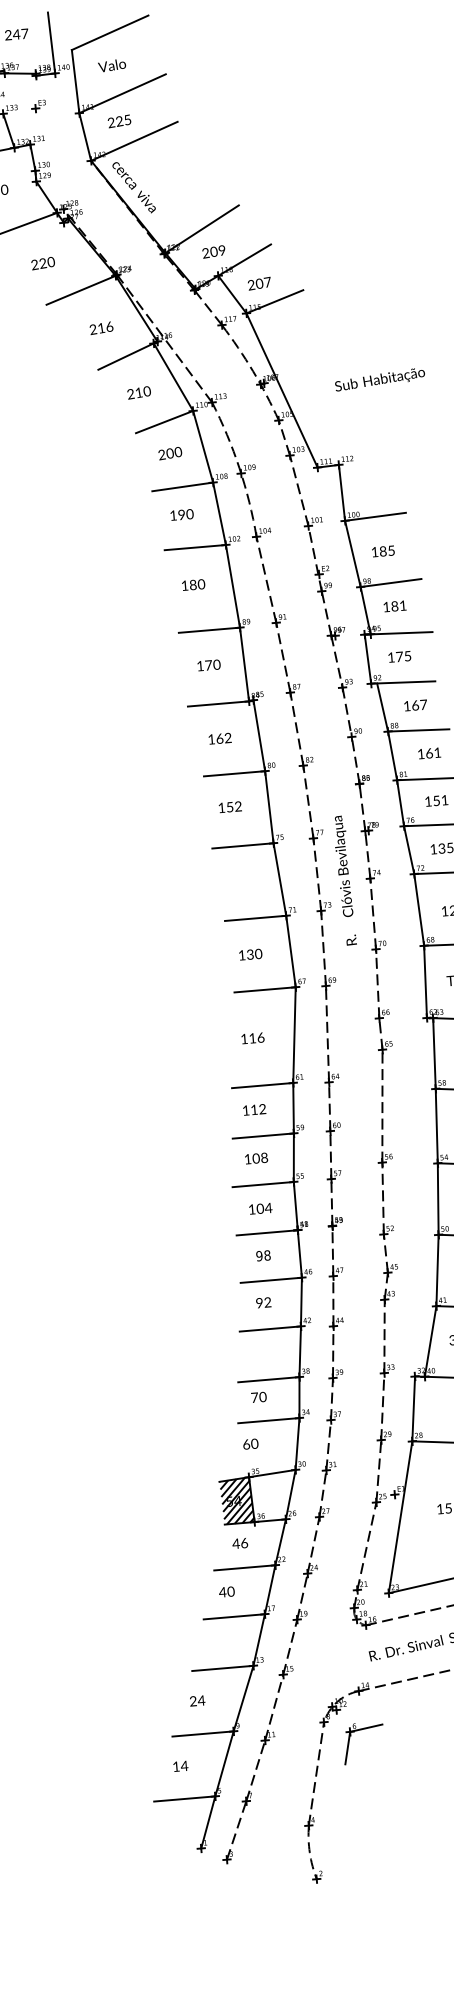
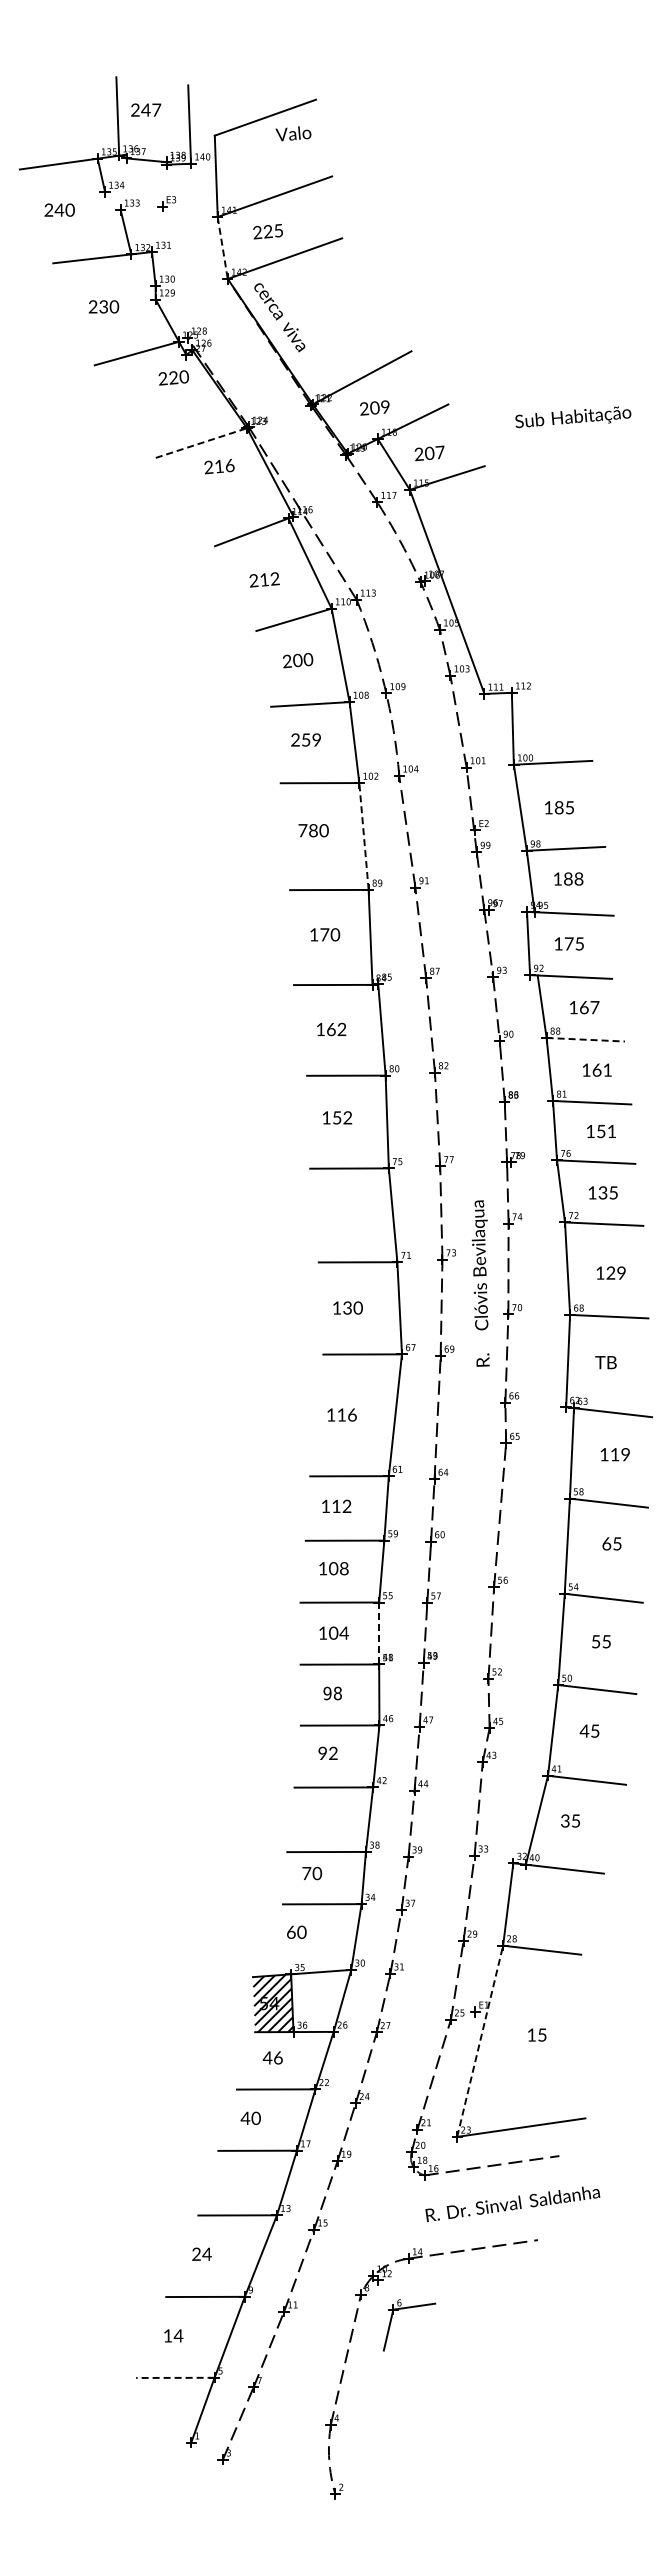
text: (112, 65) -> (293, 133), moved
line: (85, 137) -> (222, 248), solid -> dashed
text: (42, 263) -> (173, 377), moved
line: (81, 290) -> (201, 443), solid -> dashed
text: (101, 328) -> (219, 466), moved
text: (380, 379) -> (573, 417), moved
text: (146, 392) -> (274, 580), 210 -> 212
text: (181, 514) -> (306, 739), 190 -> 259
text: (184, 585) -> (302, 830), 180 -> 780
line: (233, 586) -> (364, 836), solid -> dashed
text: (402, 605) -> (578, 878), 181 -> 188
line: (419, 730) -> (586, 1039), solid -> dashed
text: (344, 880) -> (480, 1283), moved
line: (296, 1206) -> (379, 1633), solid -> dashed
line: (400, 1516) -> (480, 2040), solid -> dashed
line: (184, 1798) -> (174, 2377), solid -> dashed

